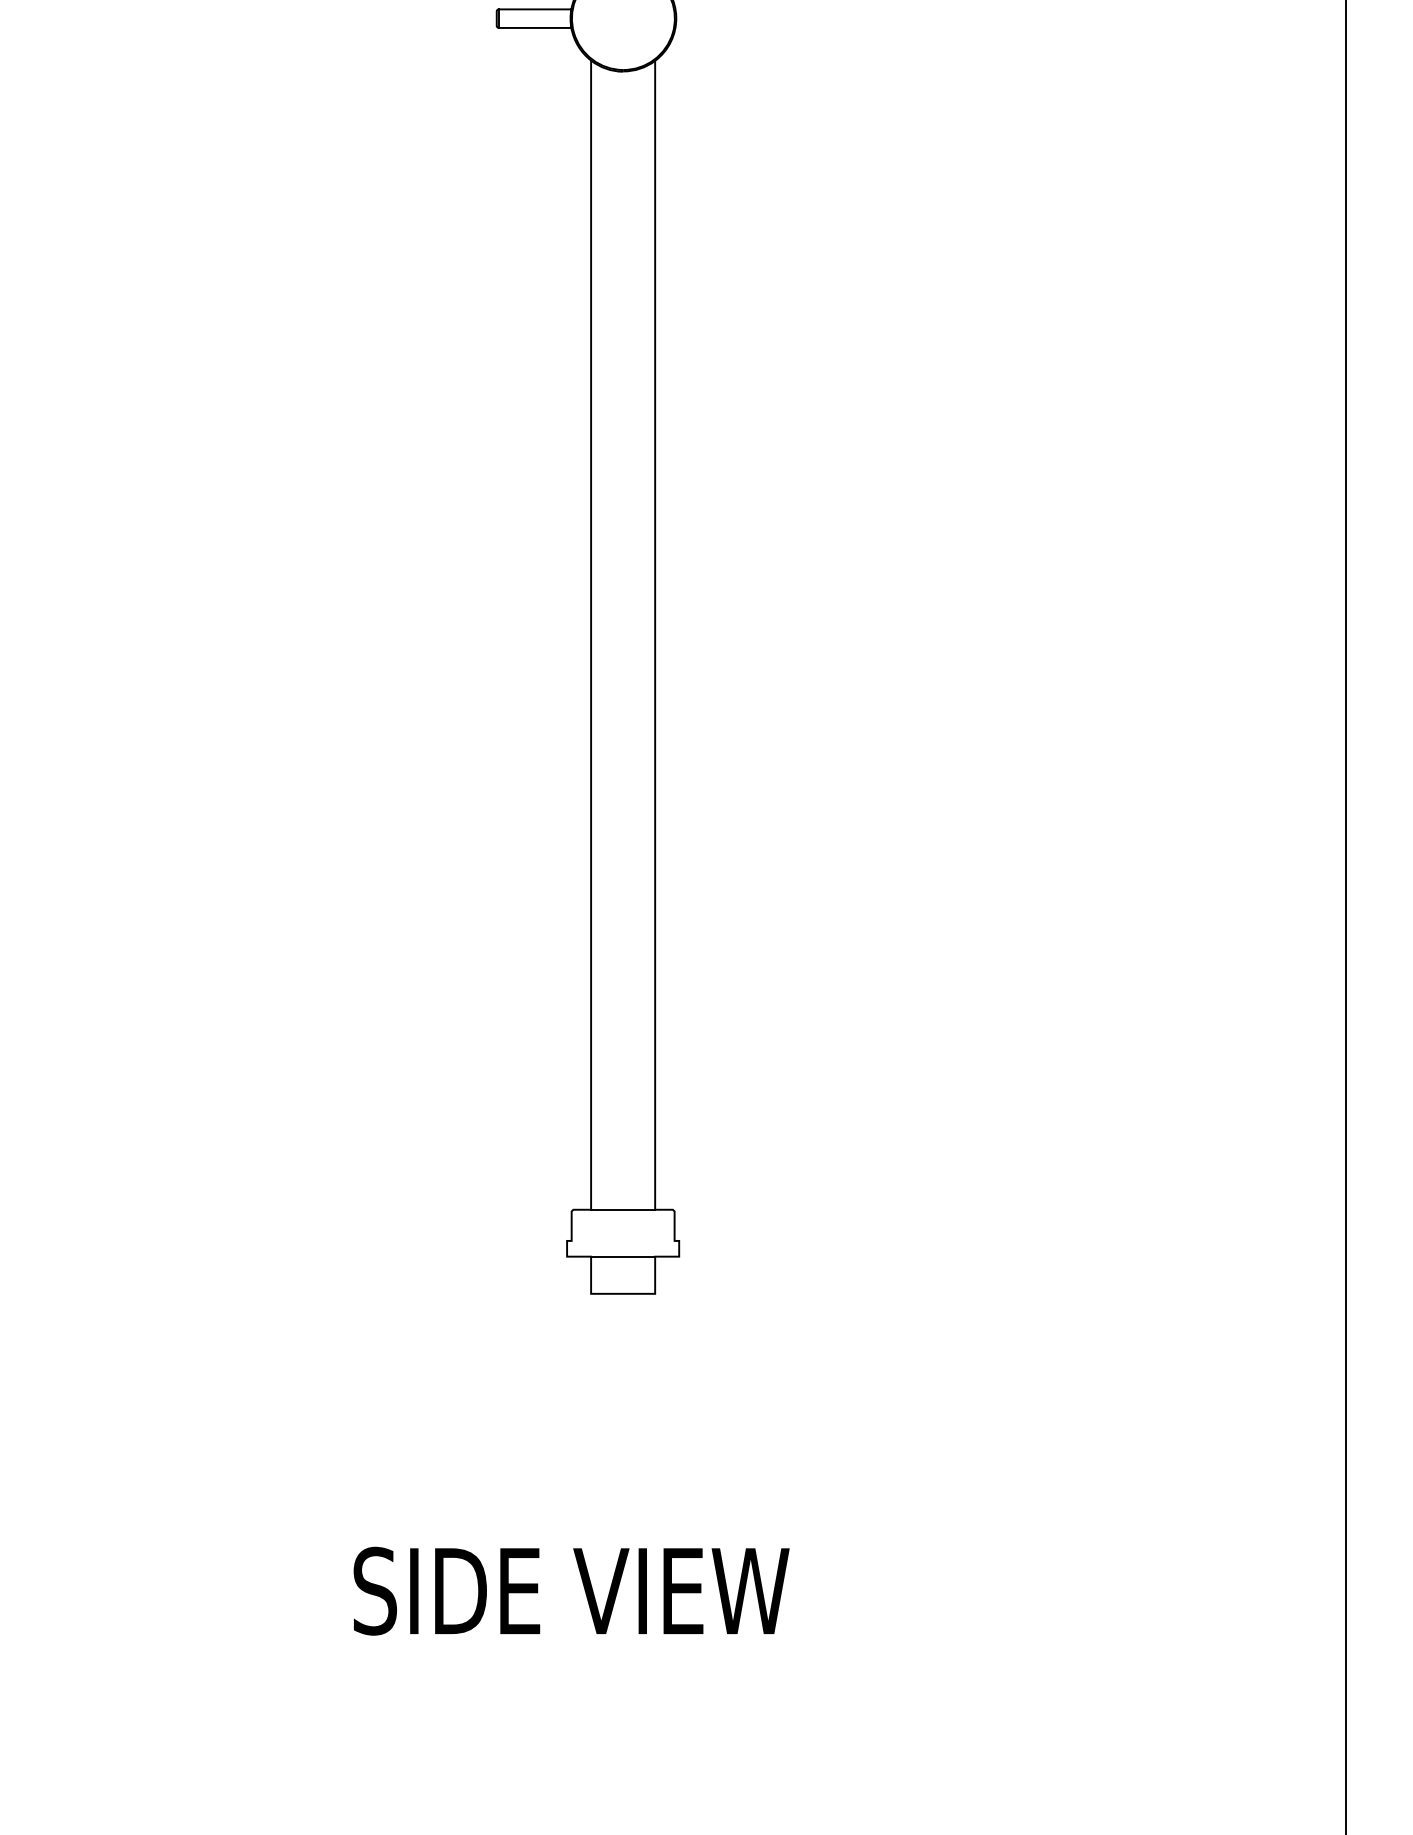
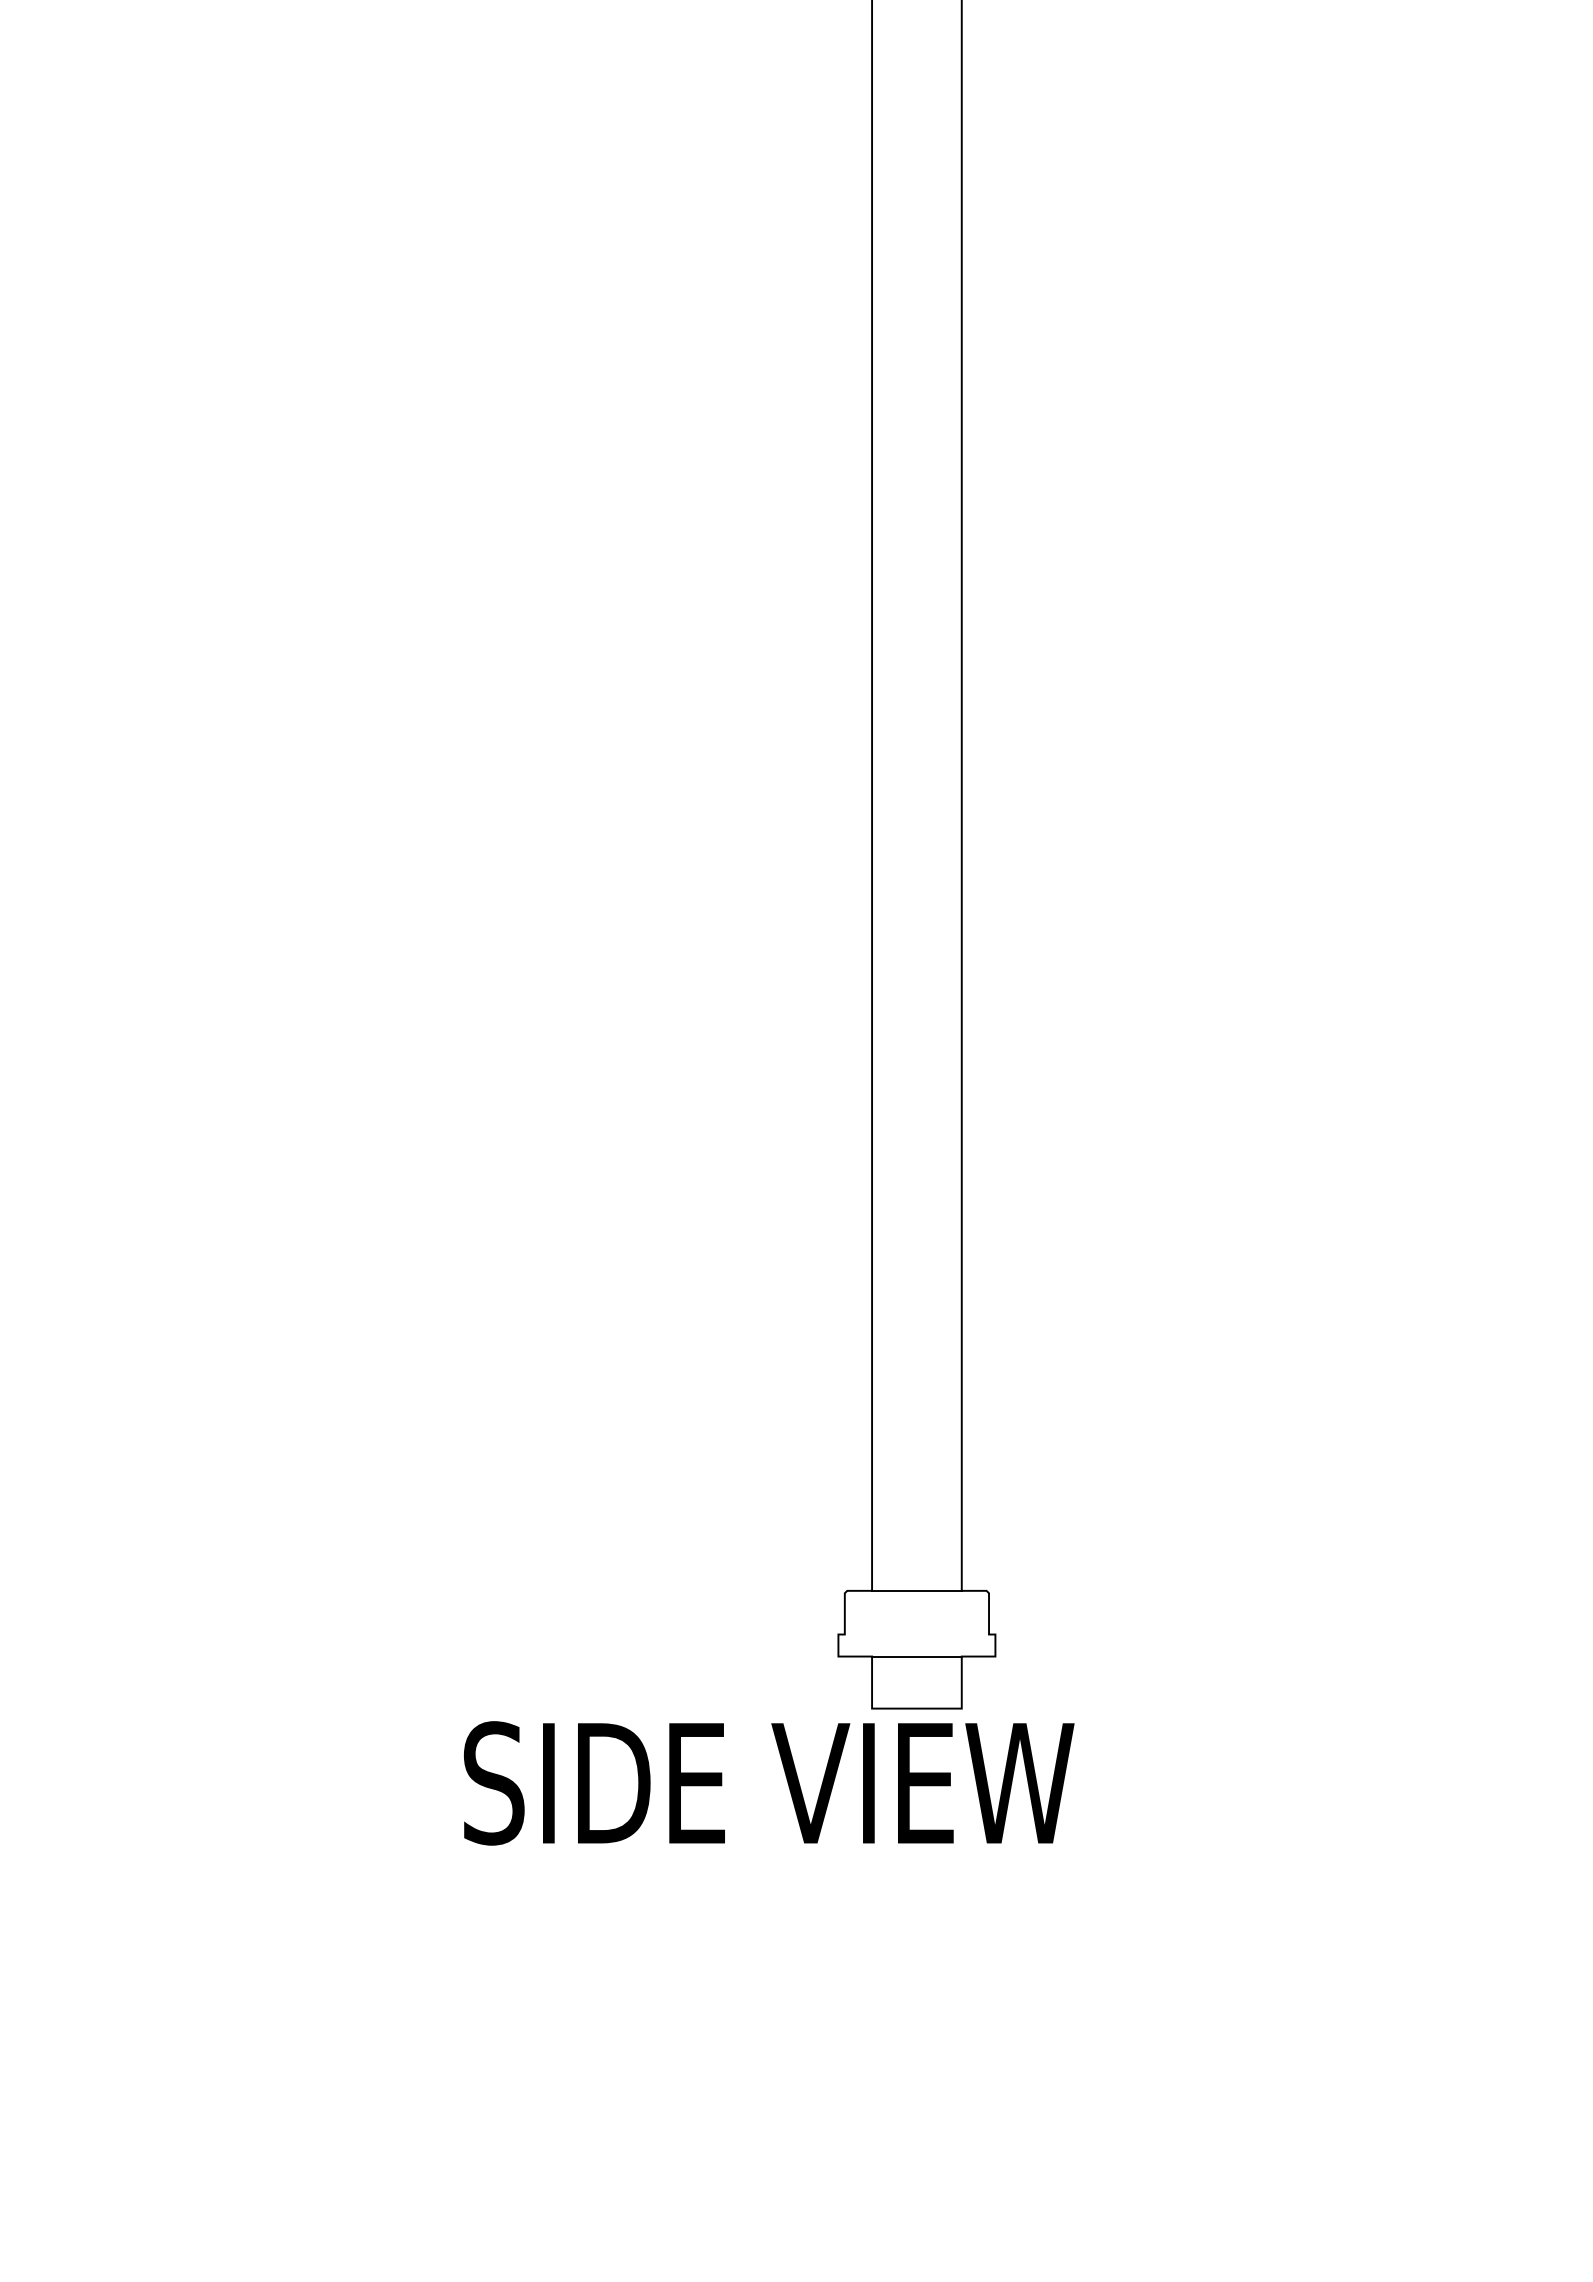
text: (571, 1590) -> (768, 1782), moved

